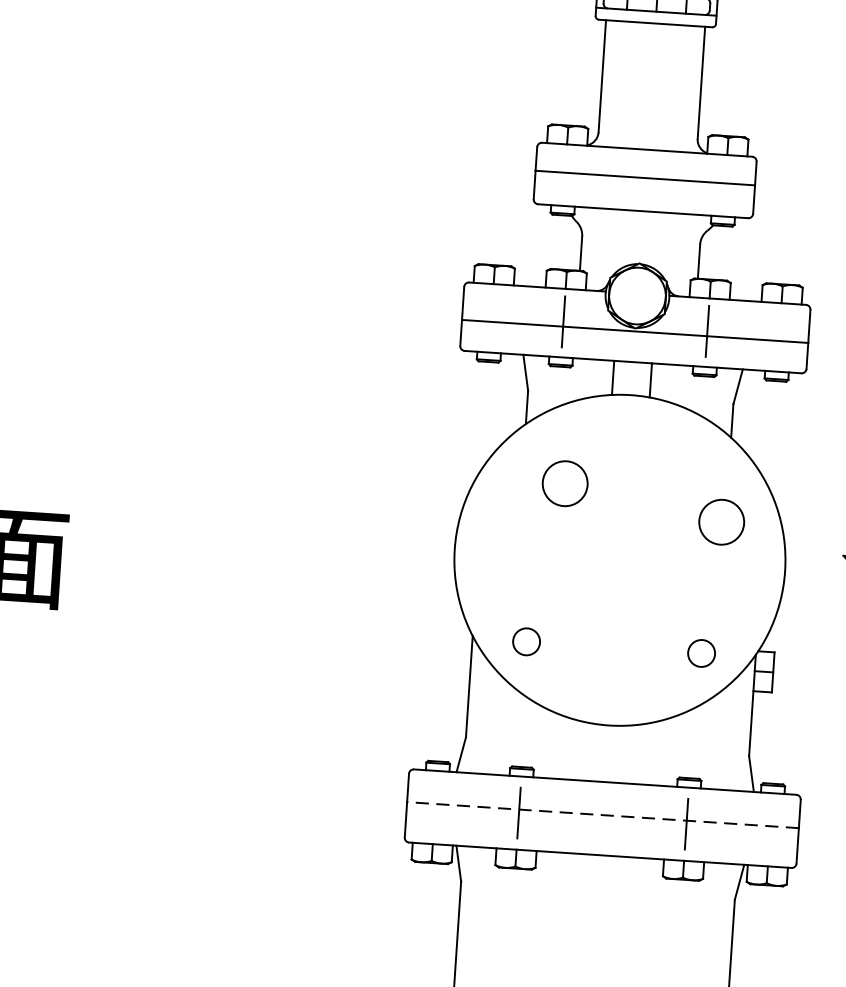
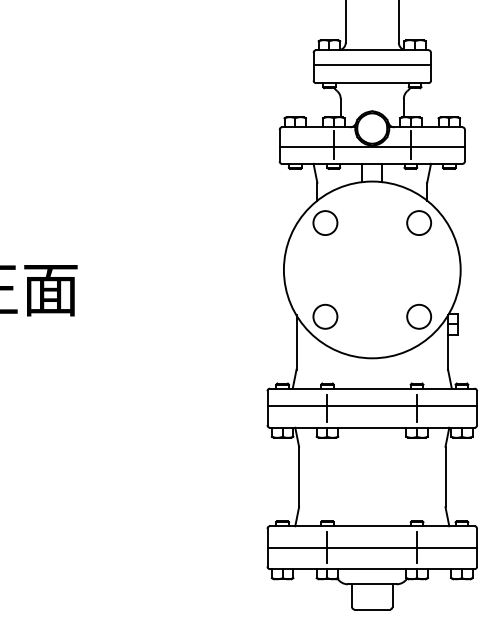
circle: (565, 482) -> (325, 222), moved
circle: (720, 521) -> (418, 222), moved
circle: (526, 641) -> (325, 316), size x1.67
circle: (700, 653) -> (418, 316), size x1.67
line: (603, 815) -> (372, 406), dashed -> solid

